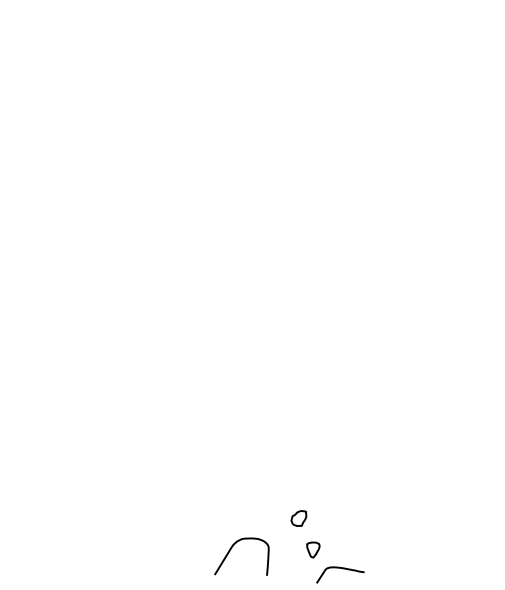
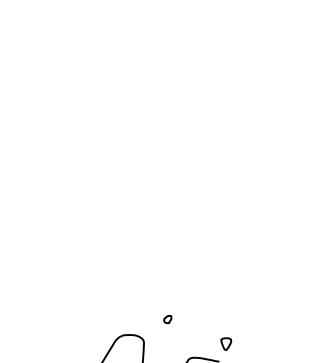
part: (298, 518) -> (167, 319), size x0.62
part: (313, 549) -> (226, 343), moved

